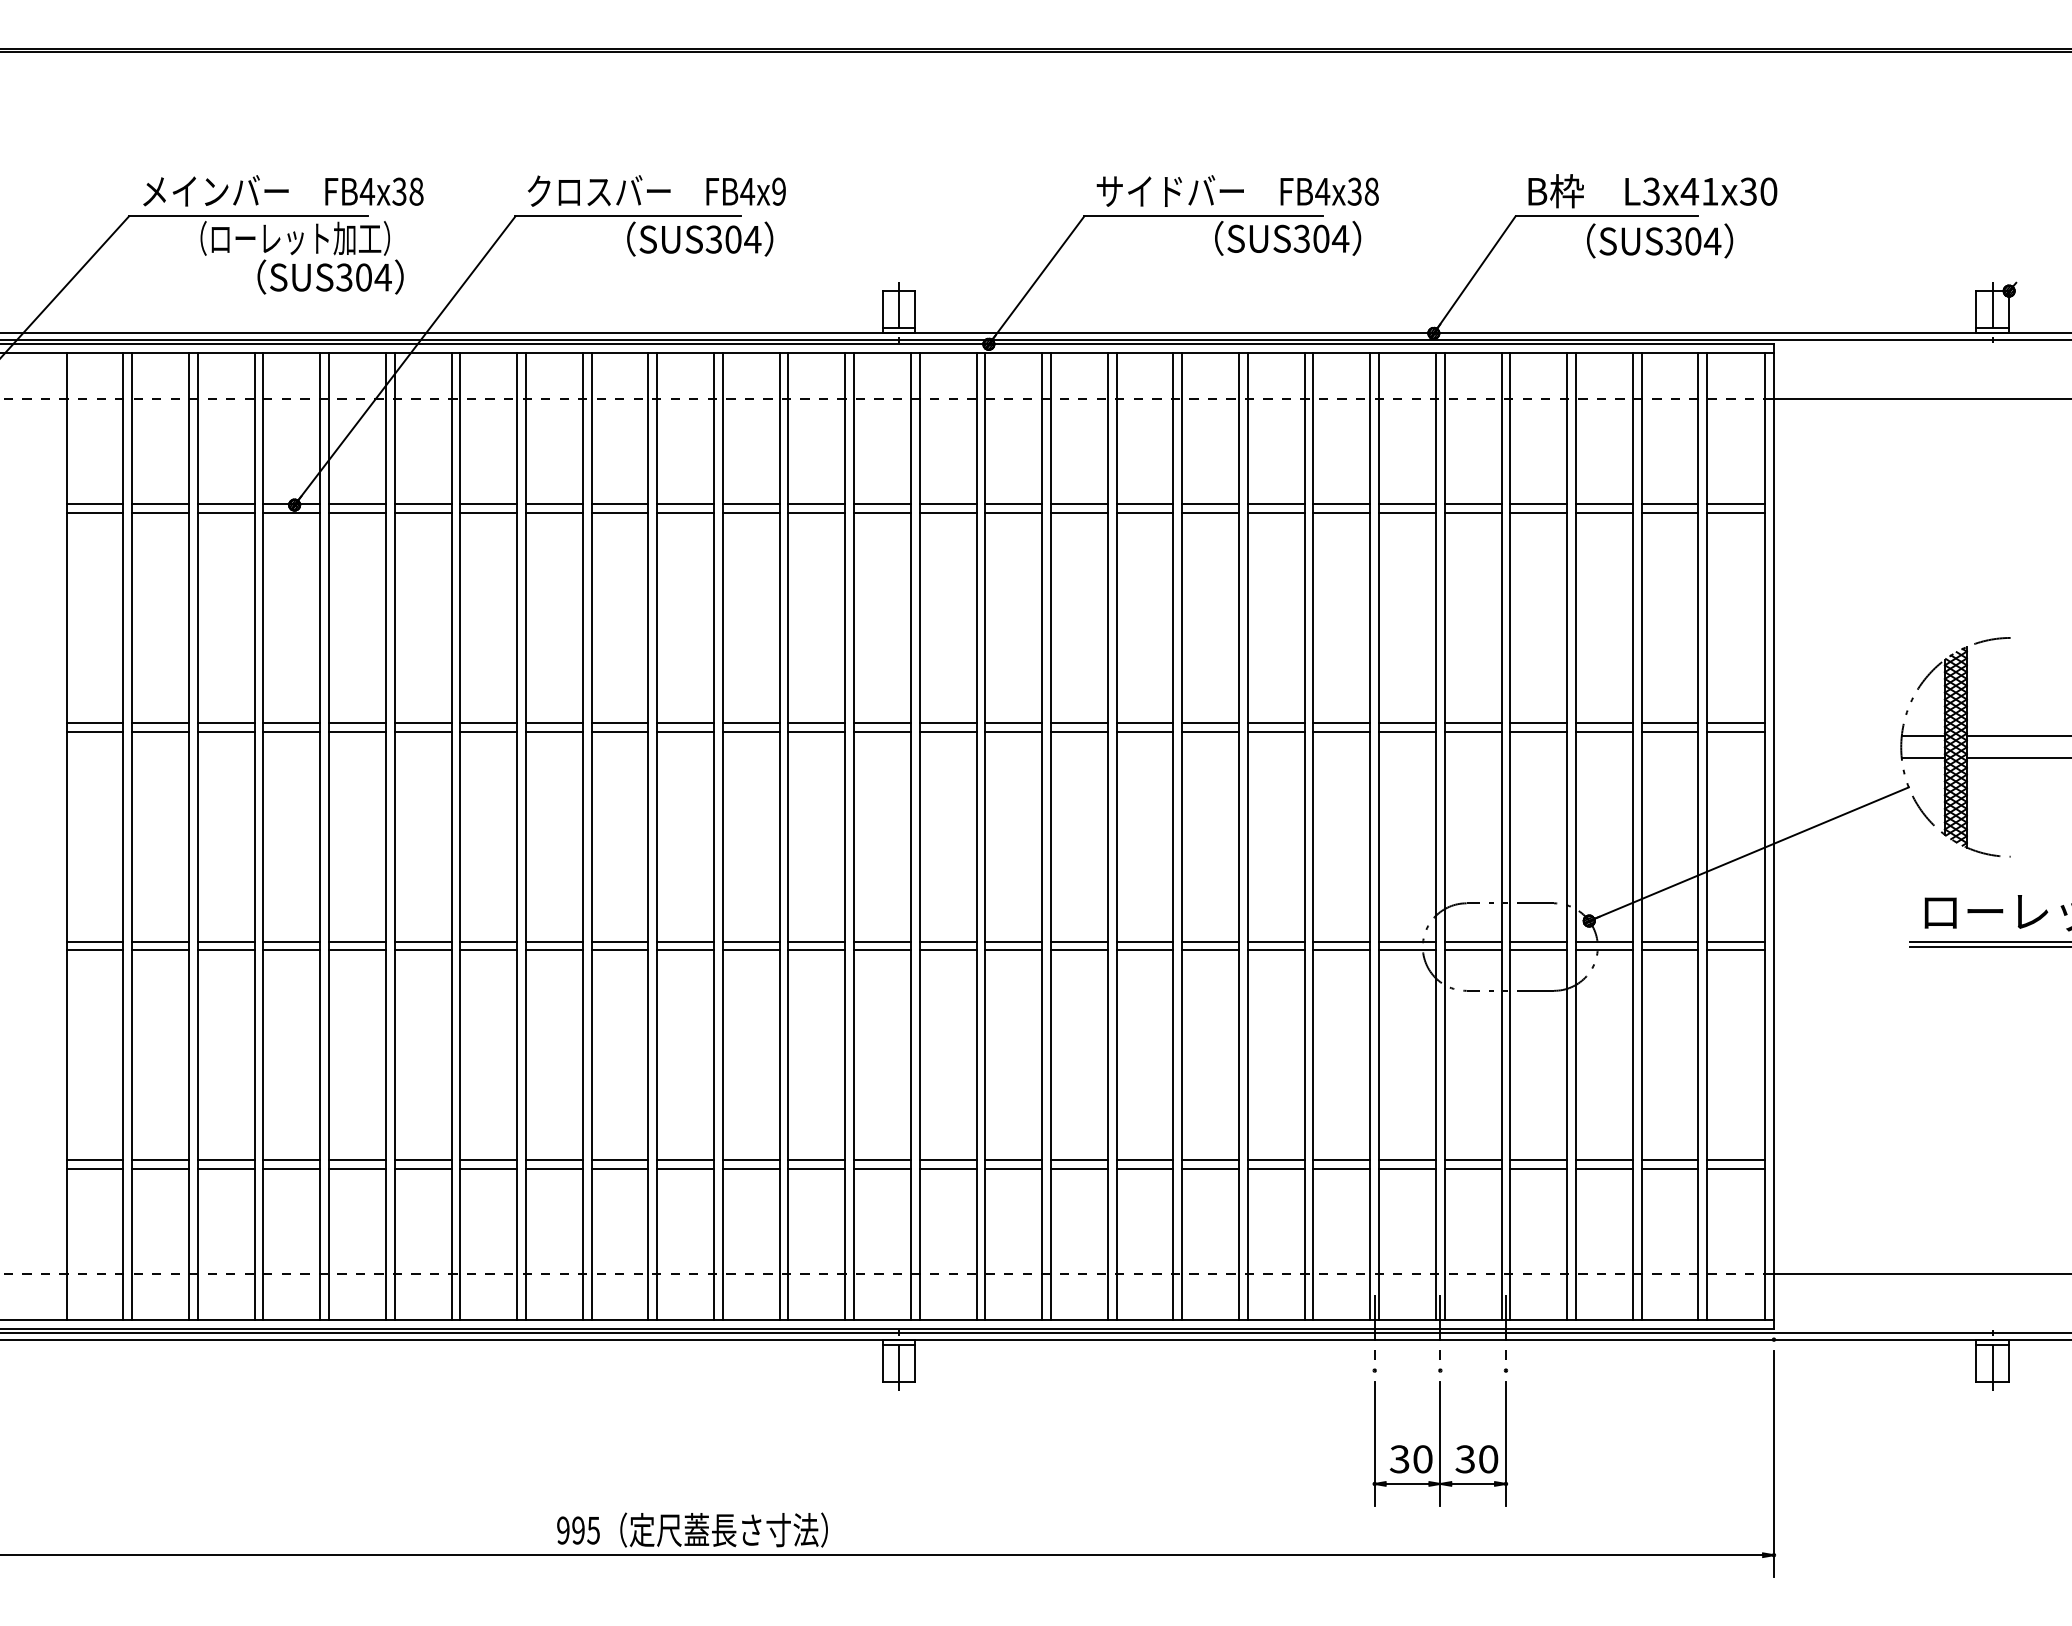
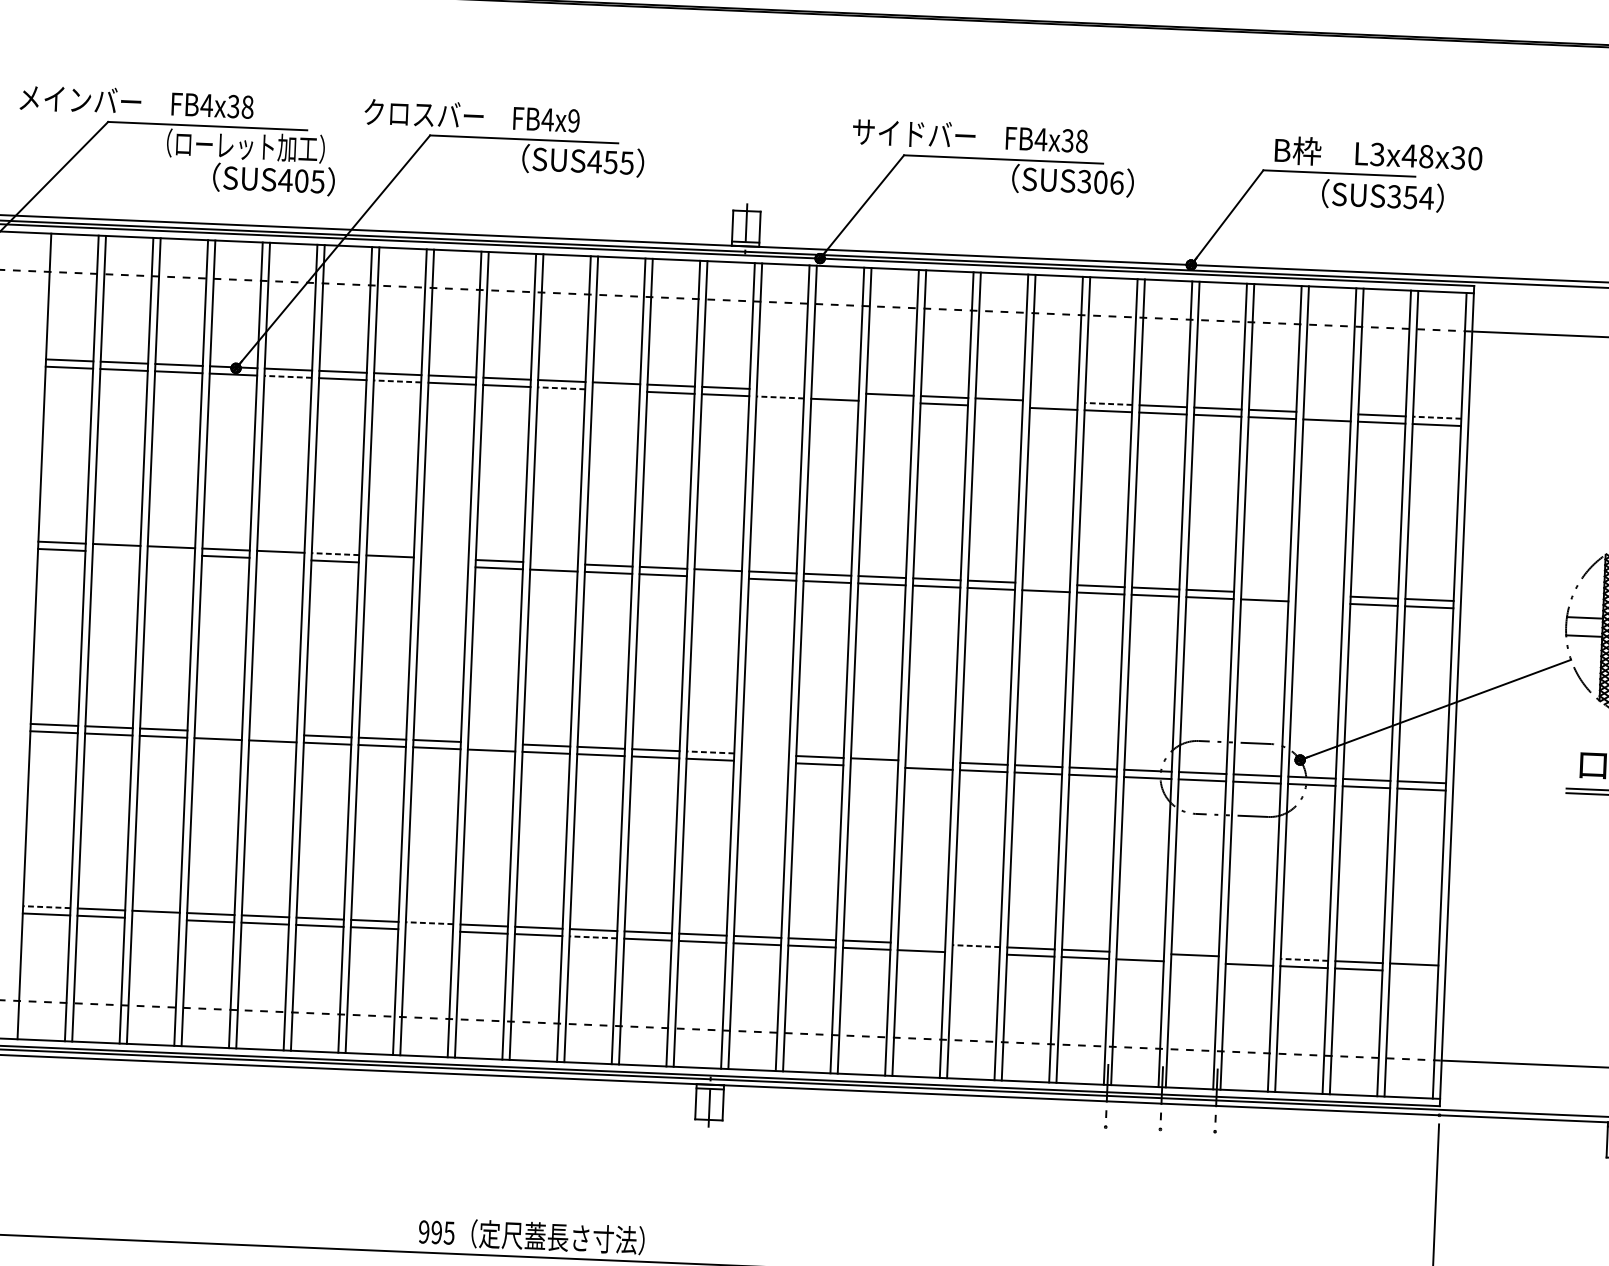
text: (283, 190) -> (136, 101), moved
text: (656, 190) -> (471, 115), moved
text: (1237, 190) -> (970, 135), moved
text: (1710, 191) -> (1426, 156), L3x41x30 -> L3x48x30
text: (1340, 238) -> (1116, 182), SUS304 -> SUS306
text: (733, 239) -> (610, 162), SUS304 -> SUS455
text: (1693, 241) -> (1410, 197), SUS304 -> SUS354
text: (363, 277) -> (301, 181), SUS304 -> SUS405
line: (947, 504) -> (780, 390), removed
line: (1013, 504) -> (835, 392), removed
line: (1275, 504) -> (1053, 402), removed
line: (1341, 504) -> (1108, 404), solid -> dashed
line: (1603, 504) -> (1326, 413), removed
line: (1736, 504) -> (1437, 418), solid -> dashed
line: (356, 512) -> (287, 376), solid -> dashed
line: (488, 512) -> (397, 381), solid -> dashed
line: (685, 512) -> (561, 388), solid -> dashed
line: (750, 512) -> (615, 390), removed
line: (947, 512) -> (779, 397), solid -> dashed
line: (1078, 512) -> (888, 401), removed
line: (1210, 512) -> (998, 406), removed
line: (422, 722) -> (334, 553), solid -> dashed
line: (553, 722) -> (444, 558), removed
line: (685, 722) -> (554, 563), removed
line: (1275, 722) -> (1045, 583), removed
line: (1538, 722) -> (1264, 592), removed
line: (1603, 722) -> (1318, 595), removed
line: (160, 731) -> (116, 552), removed
line: (225, 731) -> (170, 554), removed
line: (357, 731) -> (280, 559), removed
line: (488, 731) -> (389, 563), removed
line: (553, 731) -> (443, 565), removed
line: (882, 731) -> (717, 577), removed
line: (1603, 731) -> (1318, 602), removed
line: (291, 941) -> (218, 731), removed
line: (357, 941) -> (273, 734), removed
line: (619, 941) -> (491, 743), removed
line: (882, 941) -> (710, 752), solid -> dashed
line: (947, 941) -> (764, 754), removed
line: (1144, 941) -> (928, 761), removed
line: (947, 950) -> (764, 762), removed
line: (1078, 950) -> (873, 766), removed
line: (94, 1160) -> (46, 907), solid -> dashed
line: (553, 1160) -> (428, 923), solid -> dashed
line: (1144, 1160) -> (921, 944), removed
line: (1210, 1160) -> (976, 946), solid -> dashed
line: (1407, 1160) -> (1140, 953), removed
line: (1538, 1160) -> (1249, 957), removed
line: (1603, 1160) -> (1303, 960), solid -> dashed
line: (225, 1169) -> (155, 919), removed
line: (553, 1169) -> (428, 930), removed
line: (750, 1169) -> (592, 937), solid -> dashed
line: (1210, 1169) -> (975, 953), removed
line: (1472, 1169) -> (1194, 962), removed
line: (1736, 1169) -> (1414, 972), removed
part: (1439, 1443) -> (1157, 1190), removed

